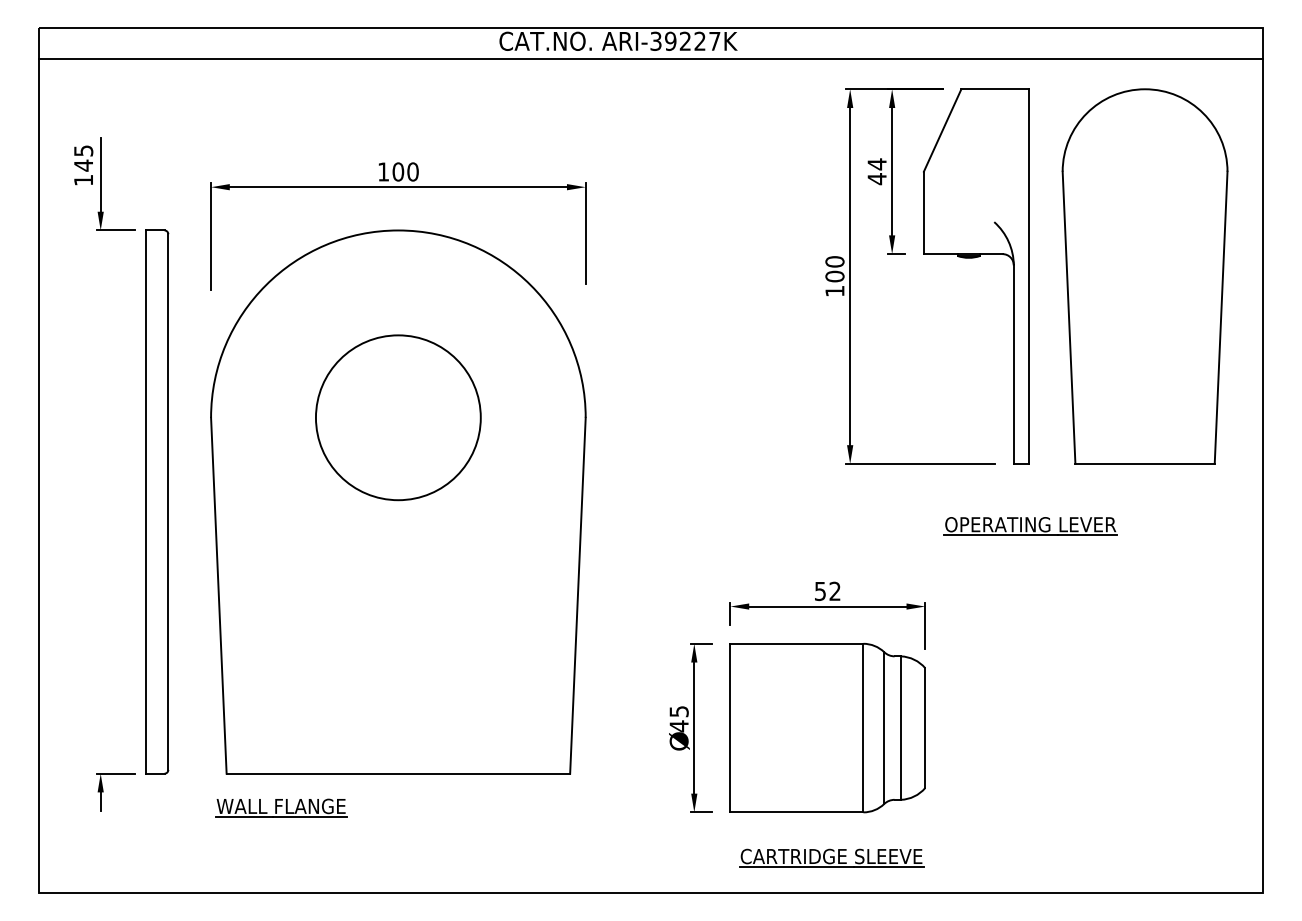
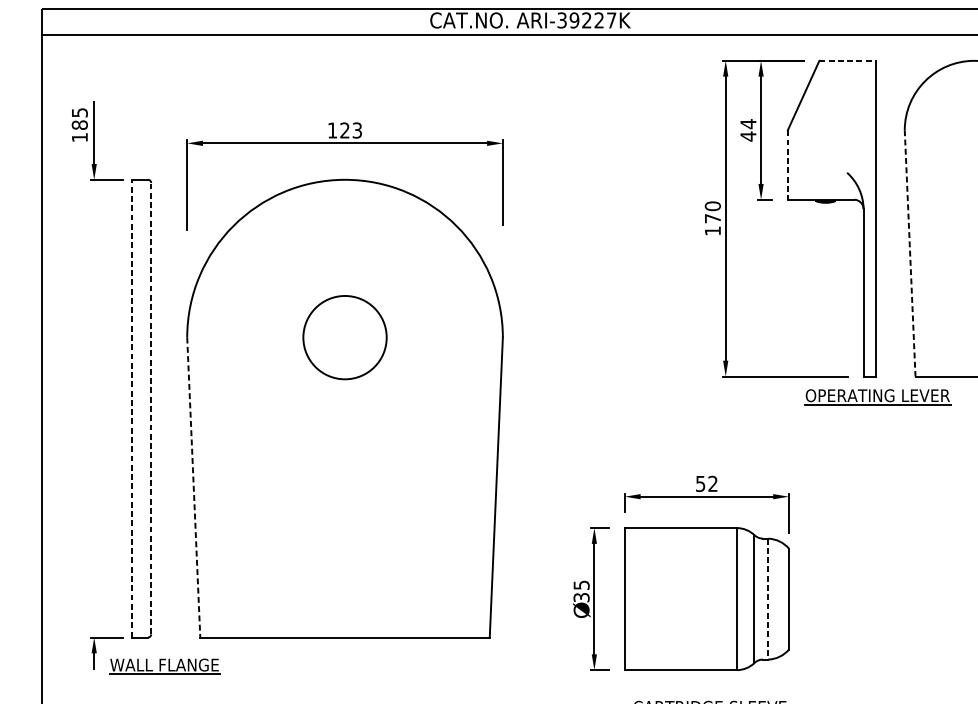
line: (995, 89) -> (848, 61), solid -> dashed
text: (83, 165) -> (79, 125), 145 -> 185
text: (405, 171) -> (351, 130), 100 -> 123
line: (923, 213) -> (787, 165), solid -> dashed
text: (834, 276) -> (712, 218), 100 -> 170
line: (1069, 318) -> (910, 253), solid -> dashed
circle: (397, 417) -> (344, 337), size x0.6
line: (145, 502) -> (131, 409), solid -> dashed
line: (168, 502) -> (151, 409), solid -> dashed
part: (1030, 526) -> (877, 397), moved
line: (218, 596) -> (193, 488), solid -> dashed
text: (678, 726) -> (581, 597), 45 -> 35
line: (900, 728) -> (768, 599), solid -> dashed
part: (281, 807) -> (164, 666), moved

